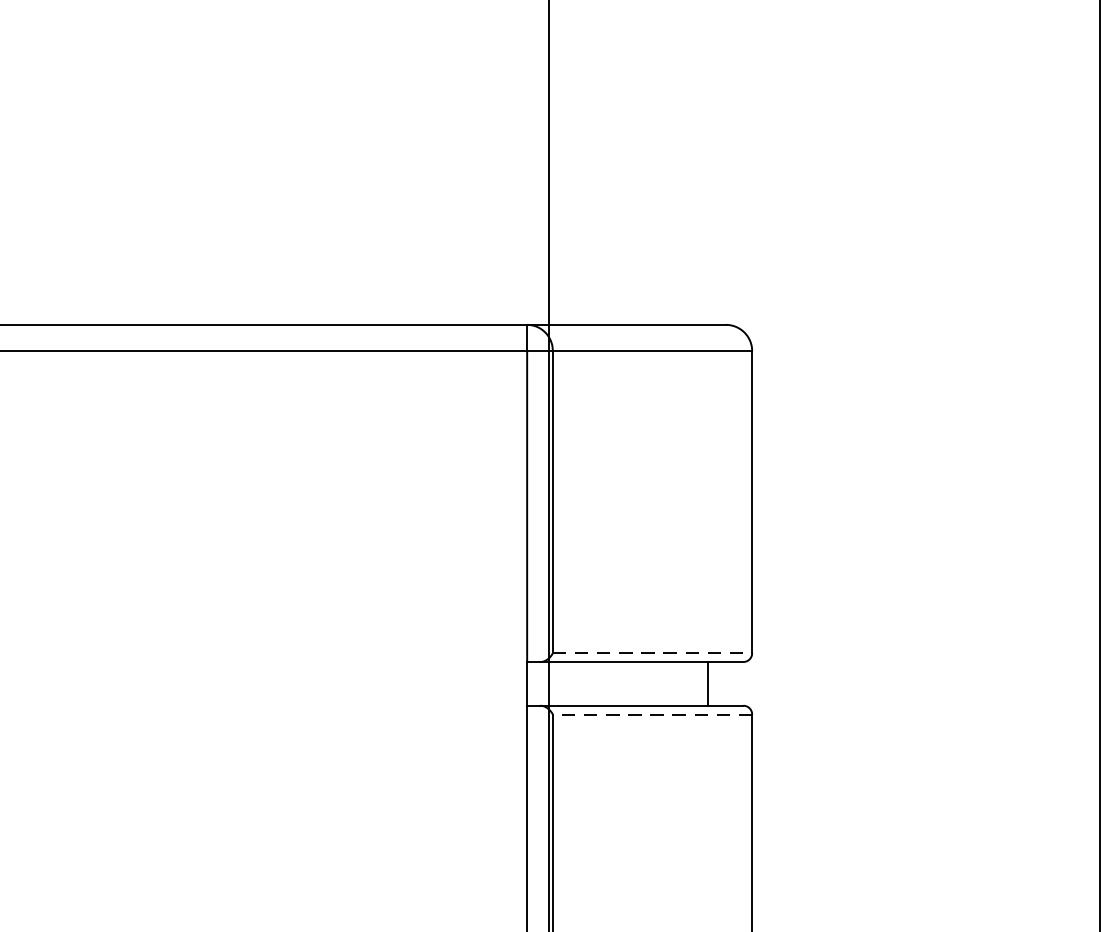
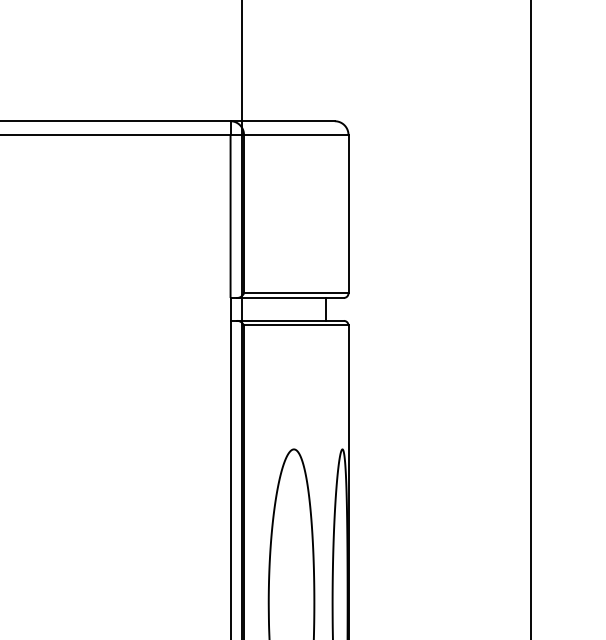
line: (652, 653) -> (296, 293), dashed -> solid
line: (651, 714) -> (295, 325), dashed -> solid

